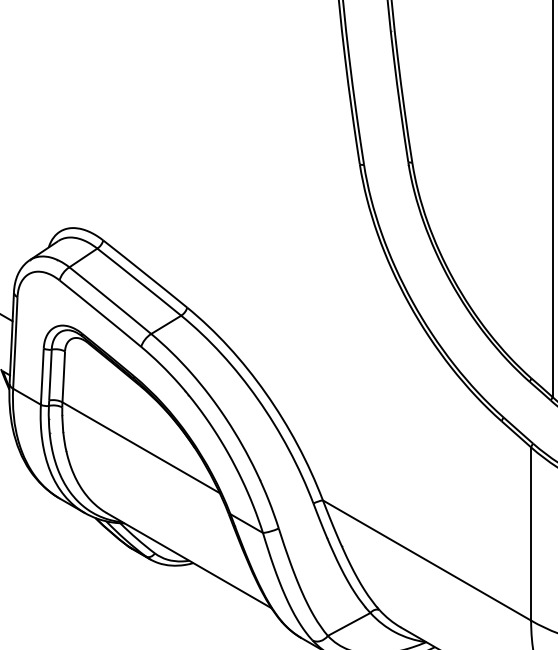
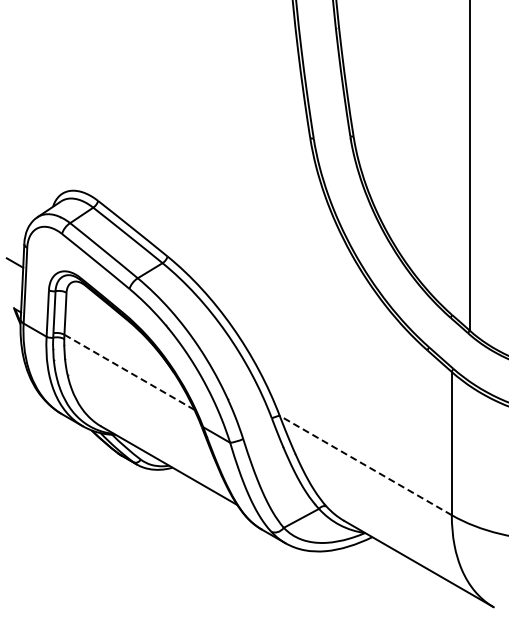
line: (141, 447) -> (129, 372), solid -> dashed
line: (426, 560) -> (365, 465), solid -> dashed

